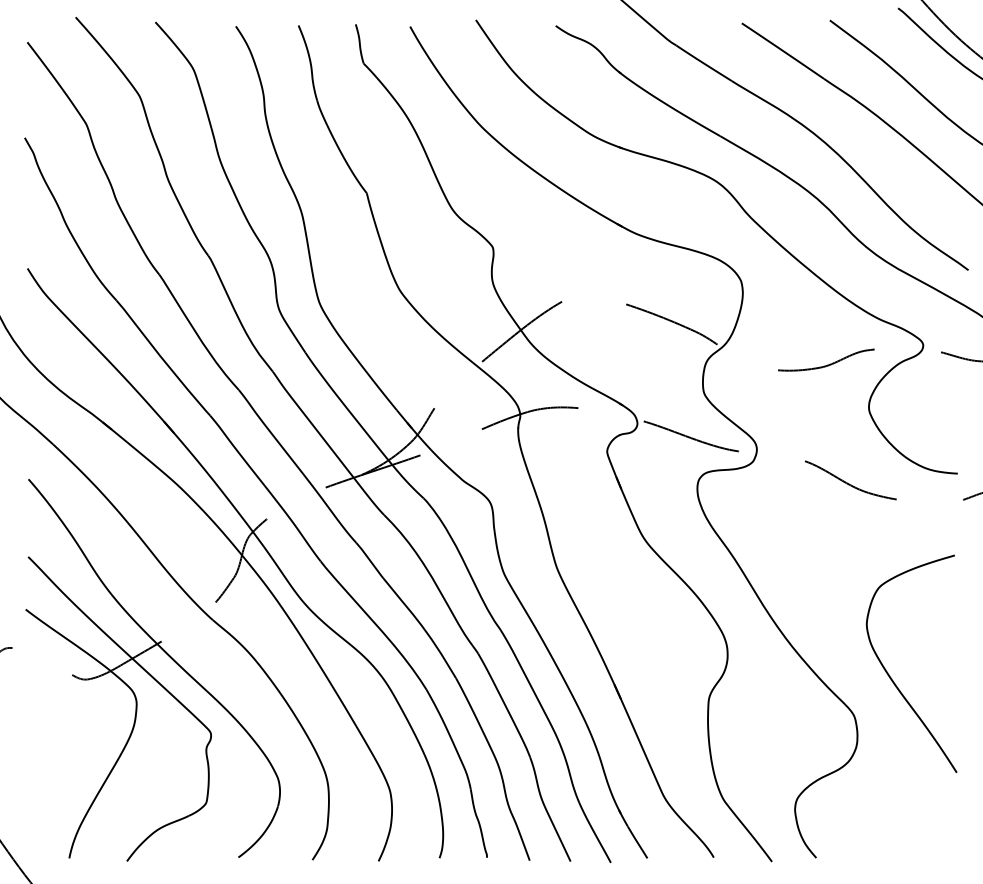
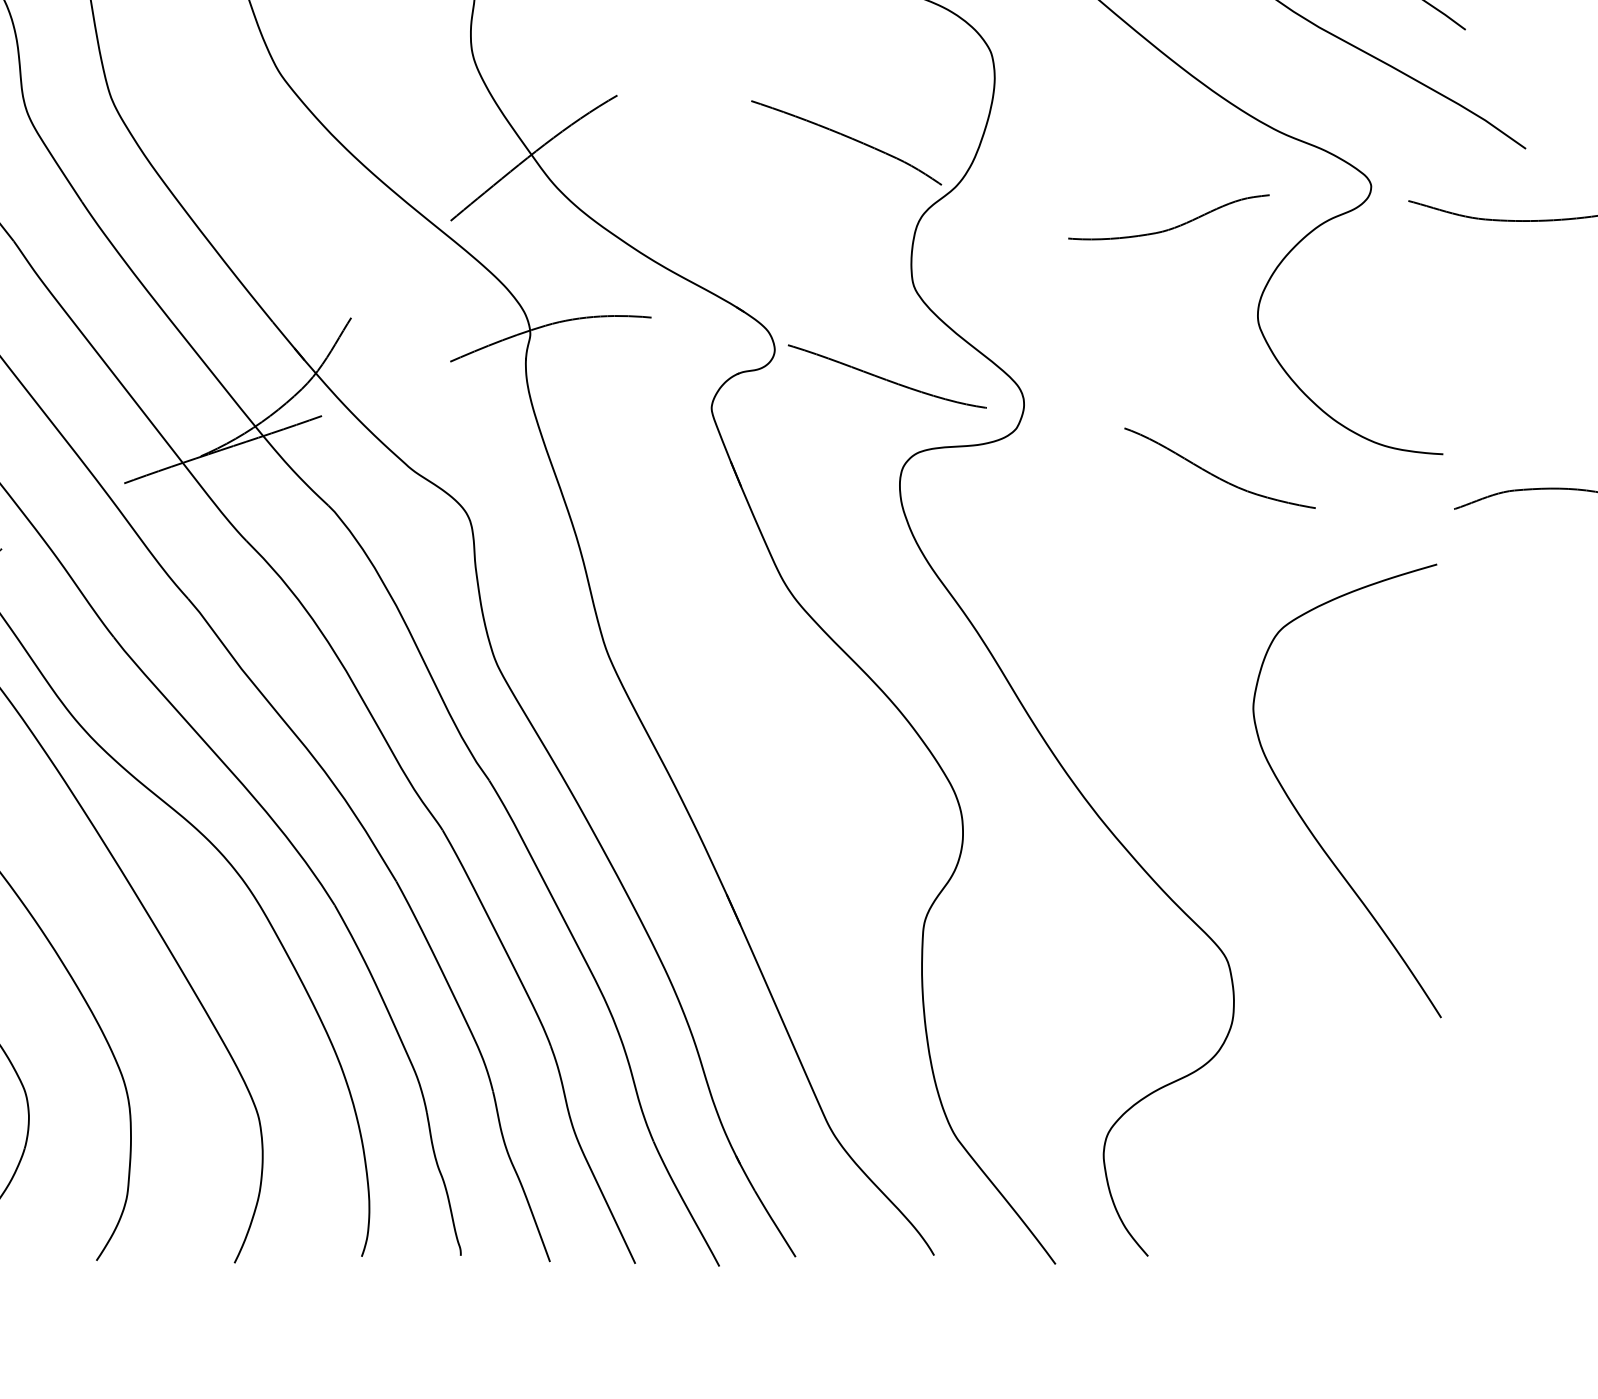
curve: (891, 677) -> (1304, 819), moved

